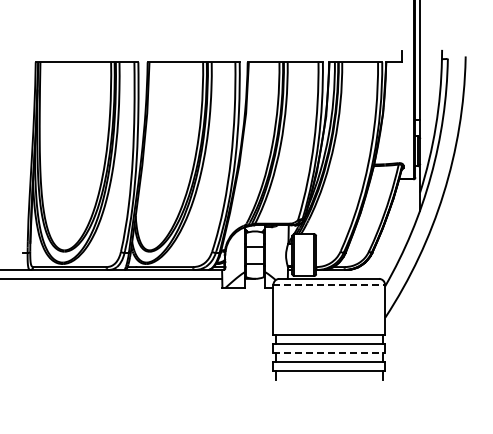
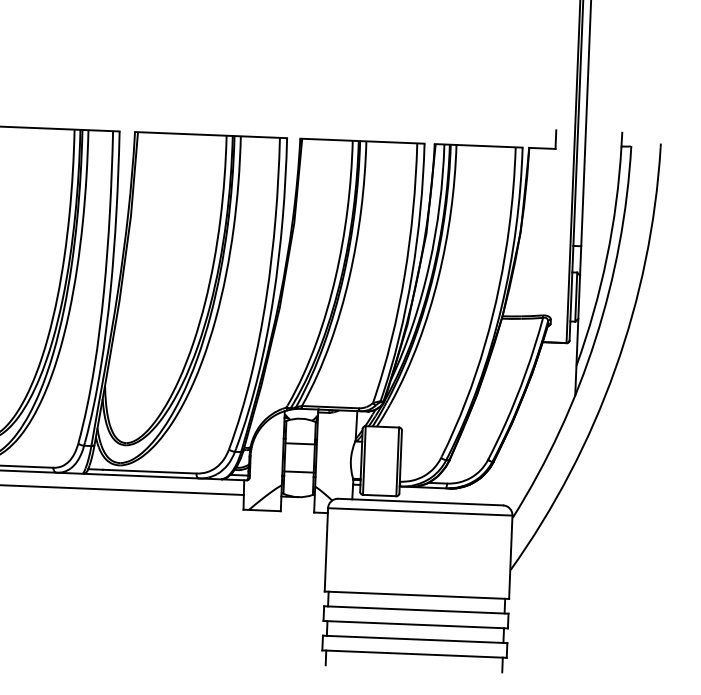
line: (329, 284) -> (420, 511), dashed -> solid
line: (329, 353) -> (416, 625), dashed -> solid

